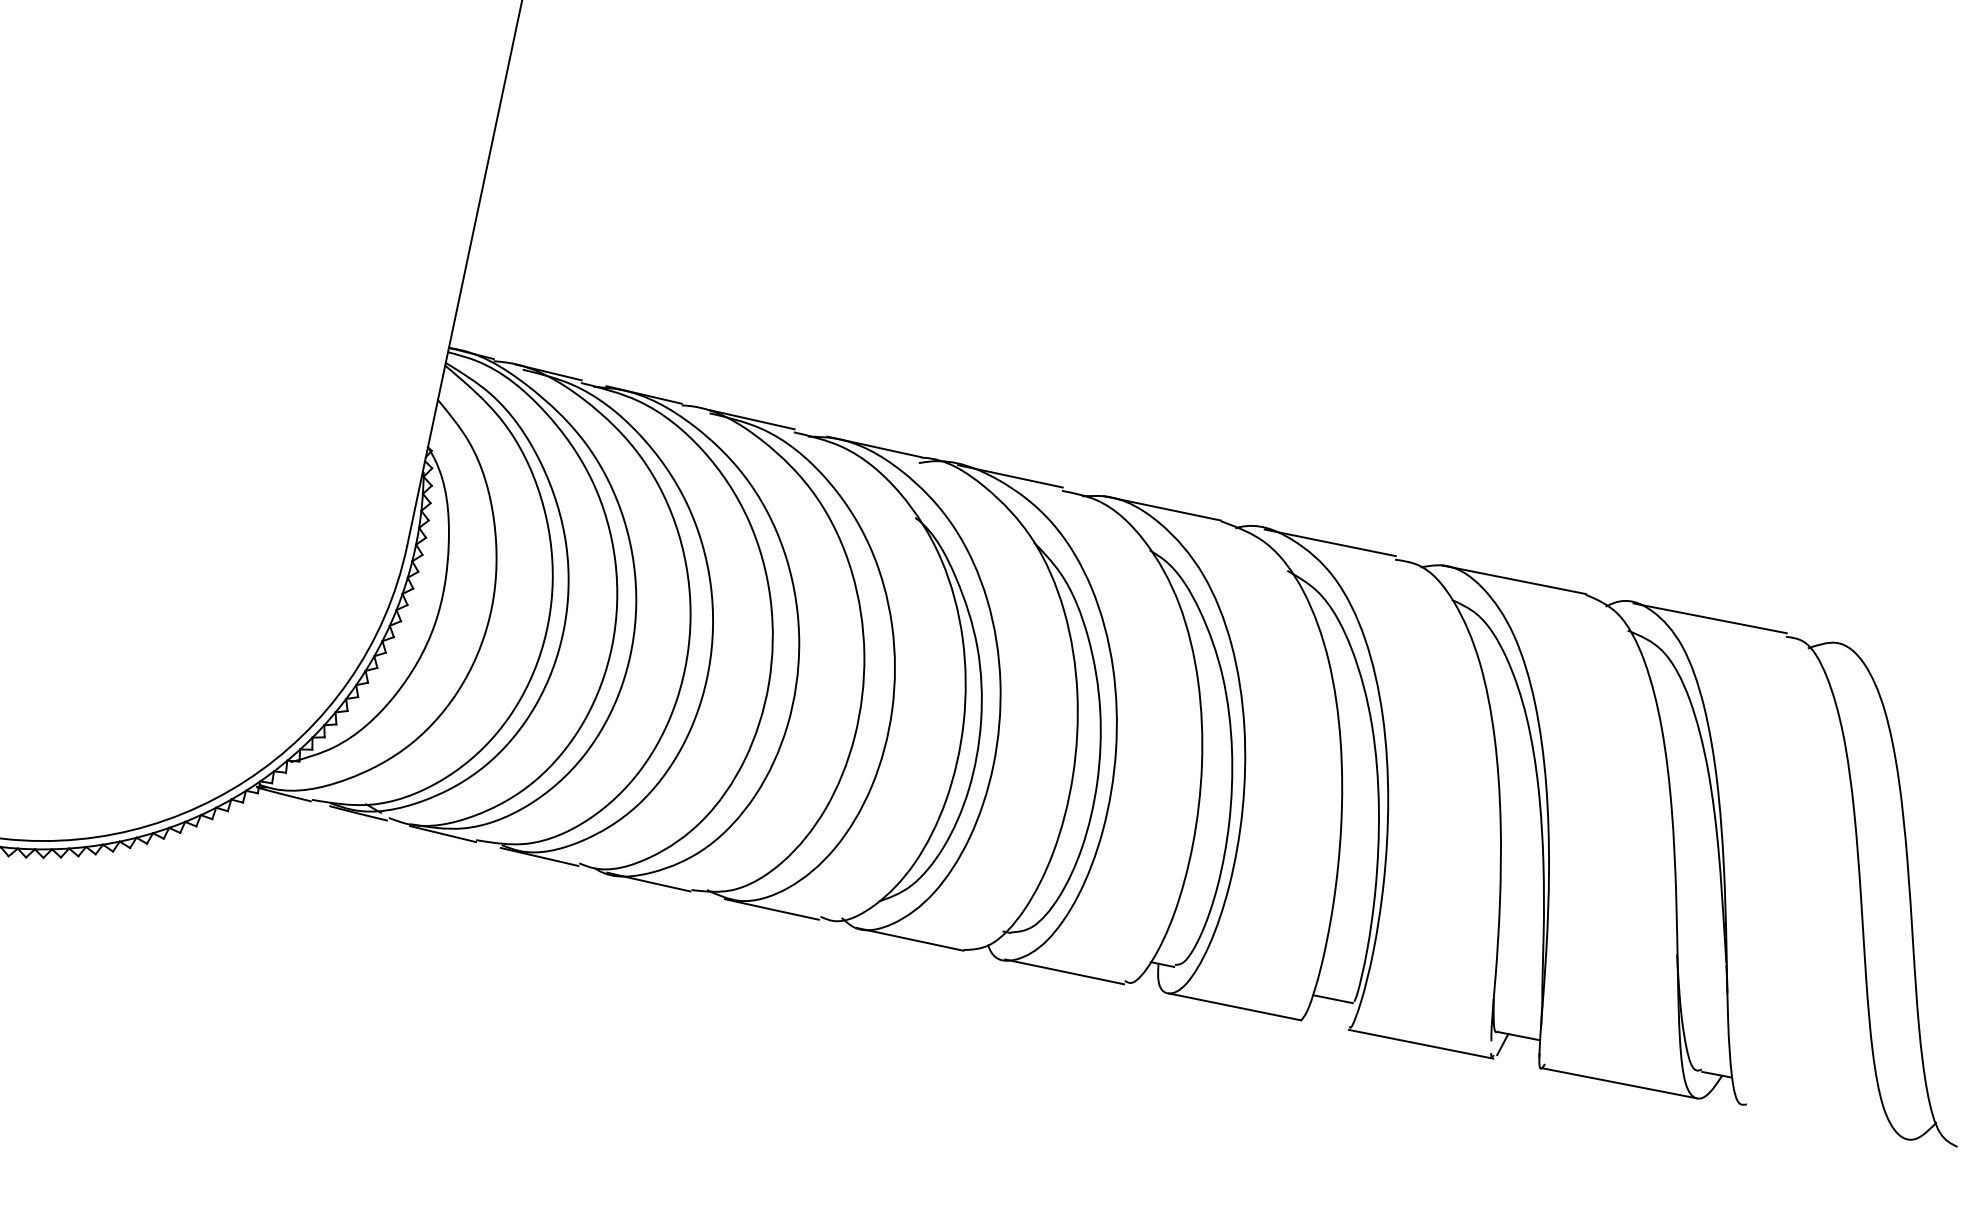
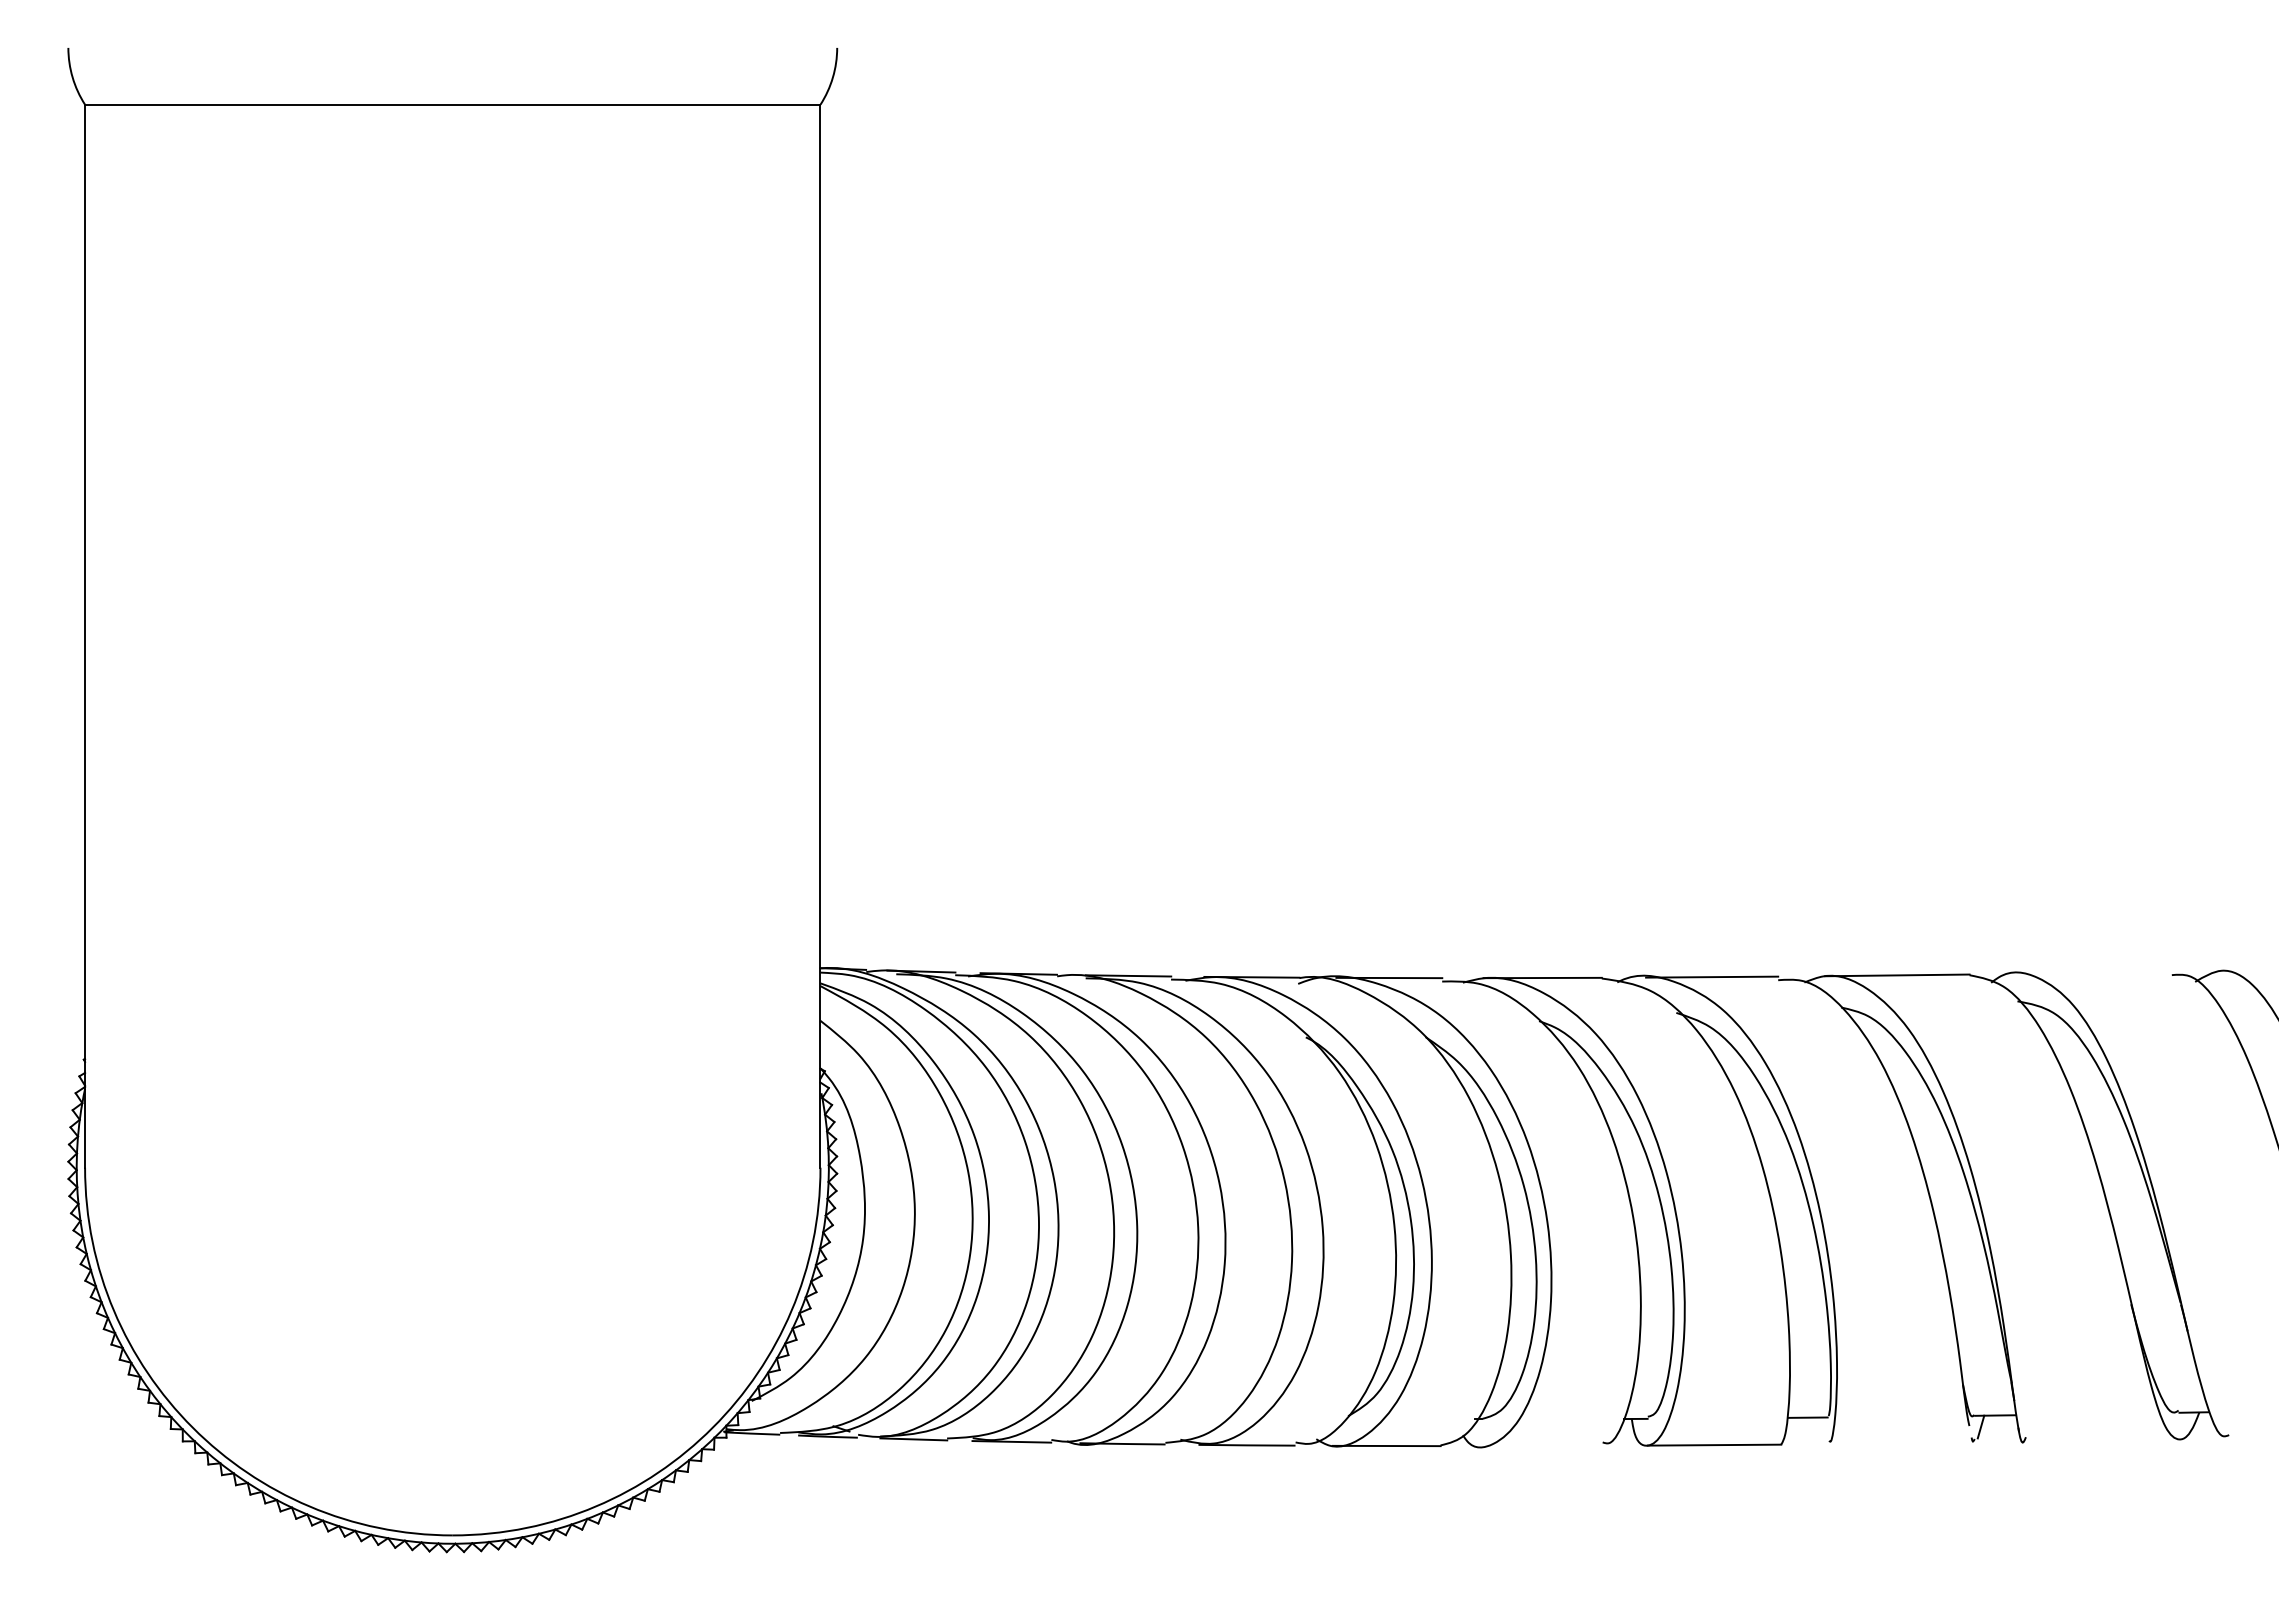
line: (1710, 618) -> (2094, 972), removed
line: (1064, 971) -> (1542, 1445), removed
line: (1420, 1044) -> (1901, 1443), removed
line: (1618, 1082) -> (2100, 1440), removed

